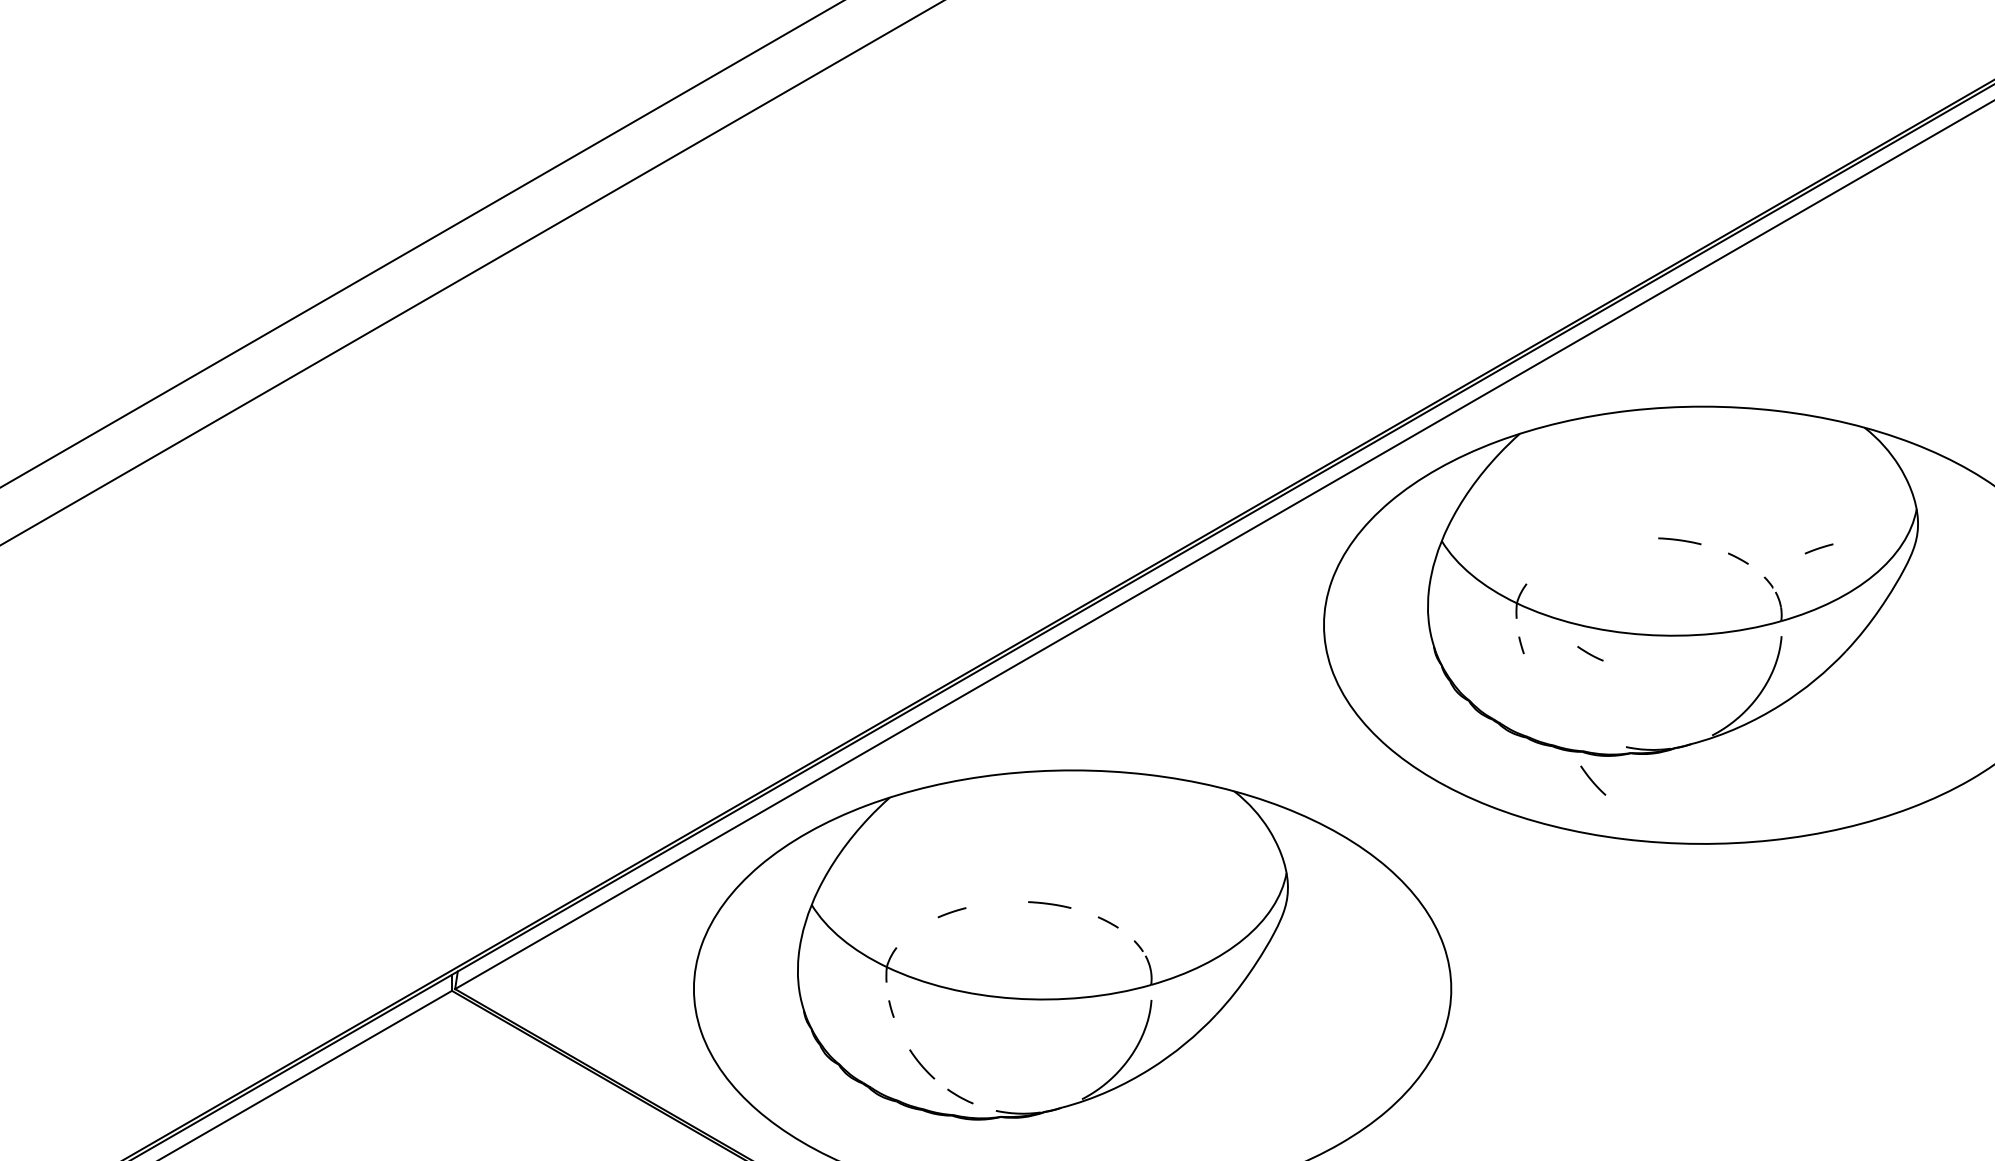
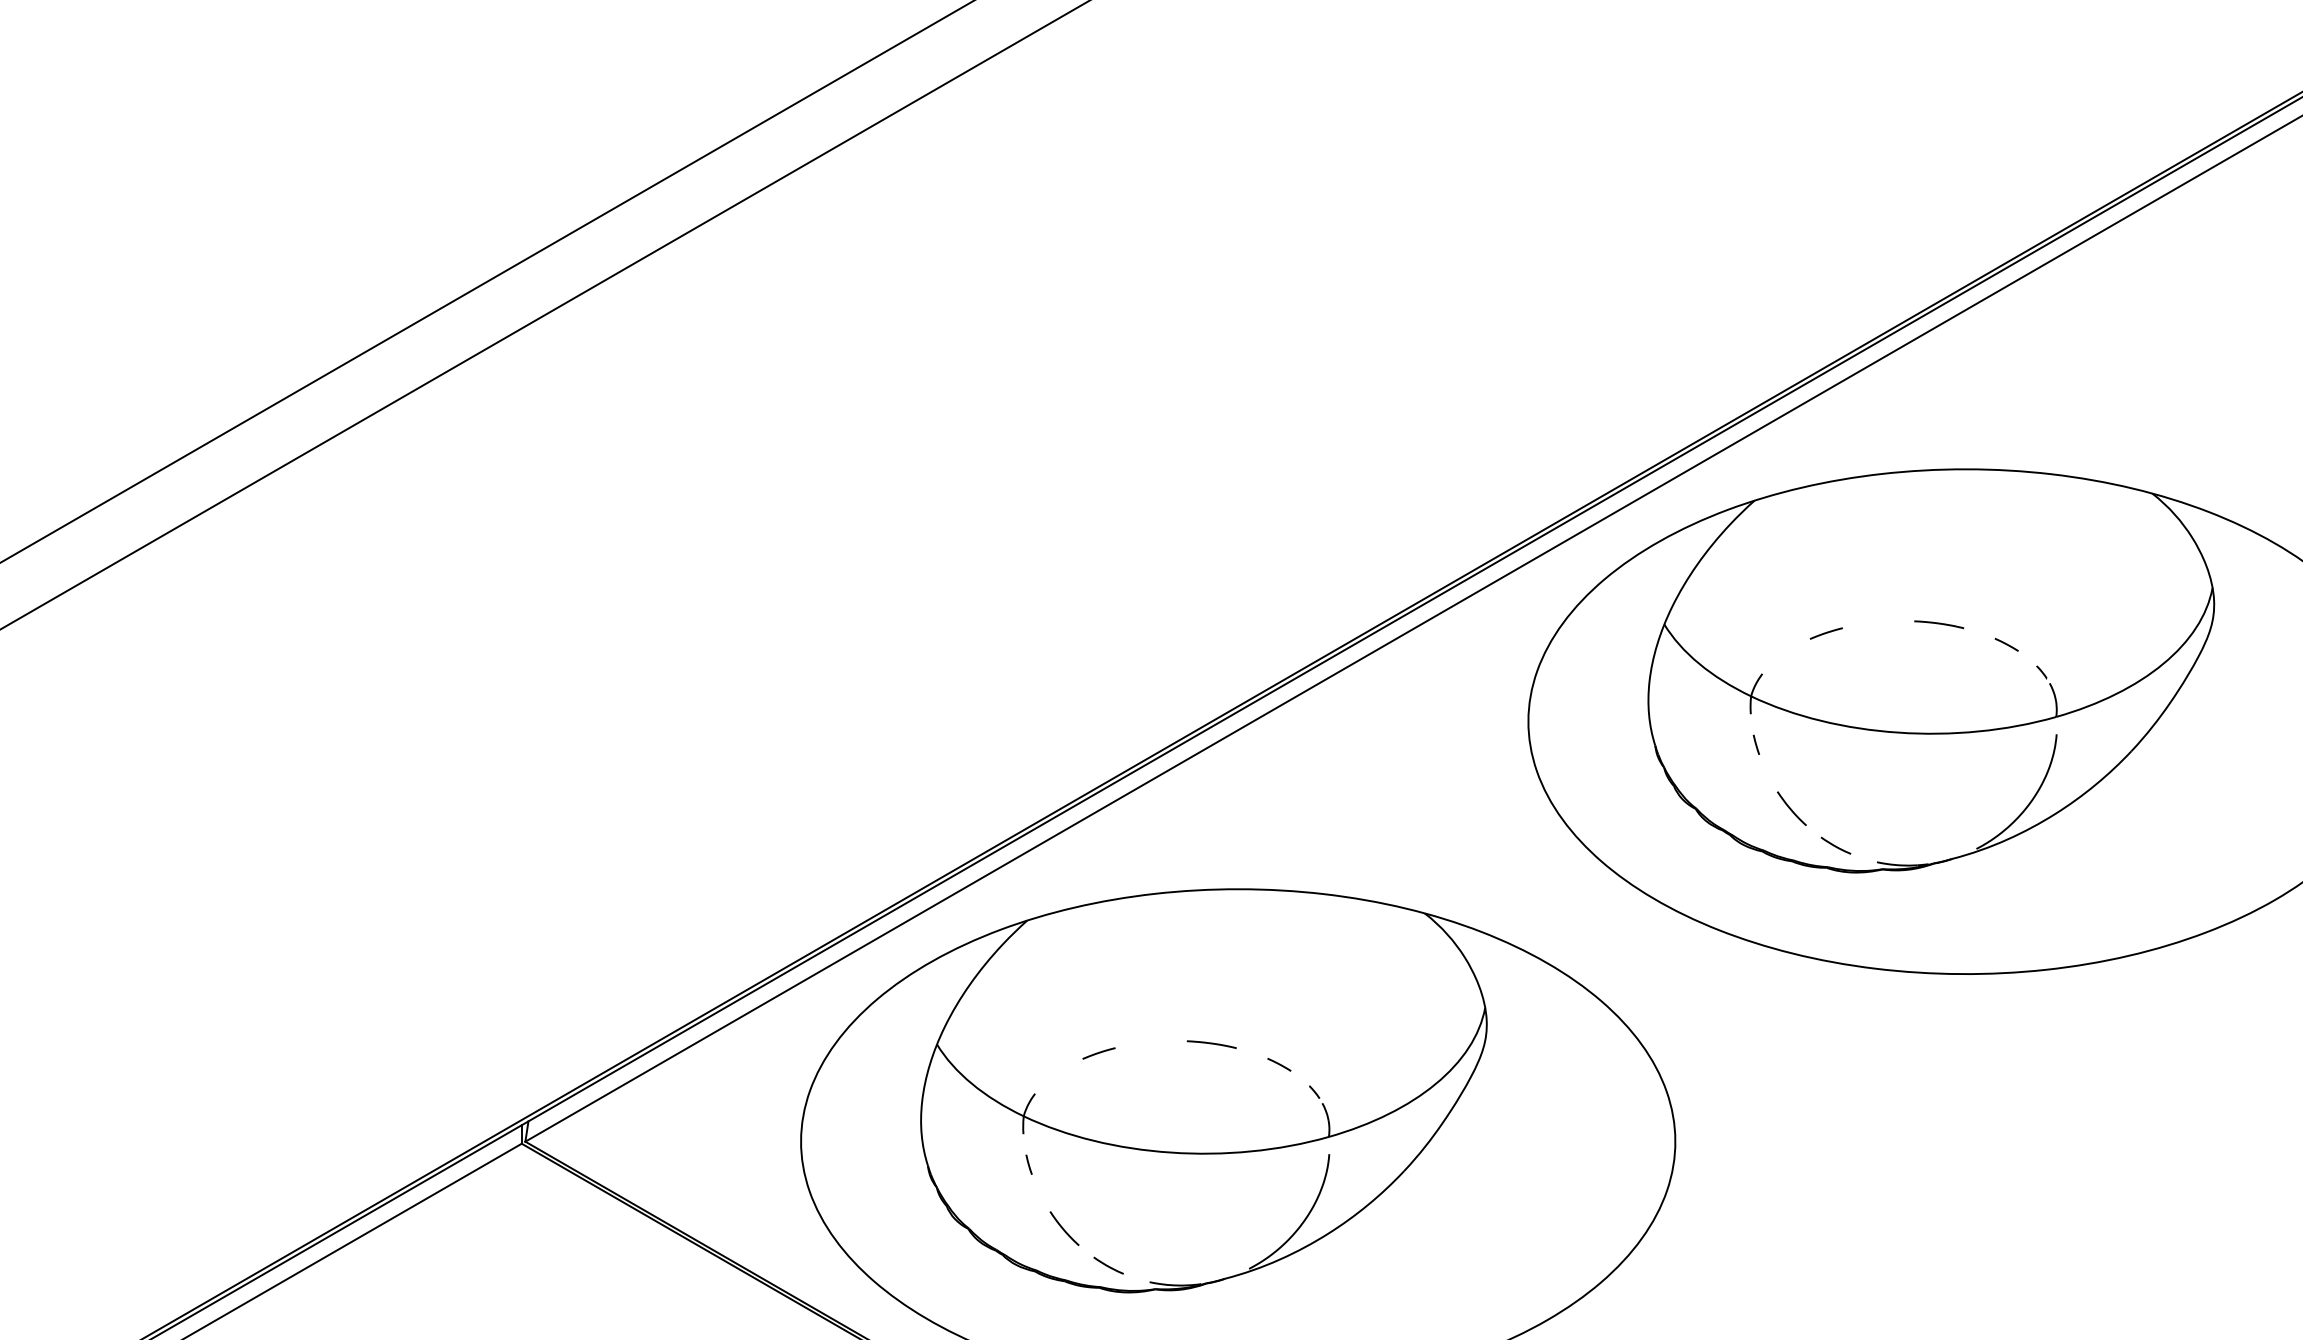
line: (1818, 548) -> (1825, 633), moved
line: (1590, 653) -> (1836, 845), moved
line: (1592, 780) -> (1791, 808), moved

